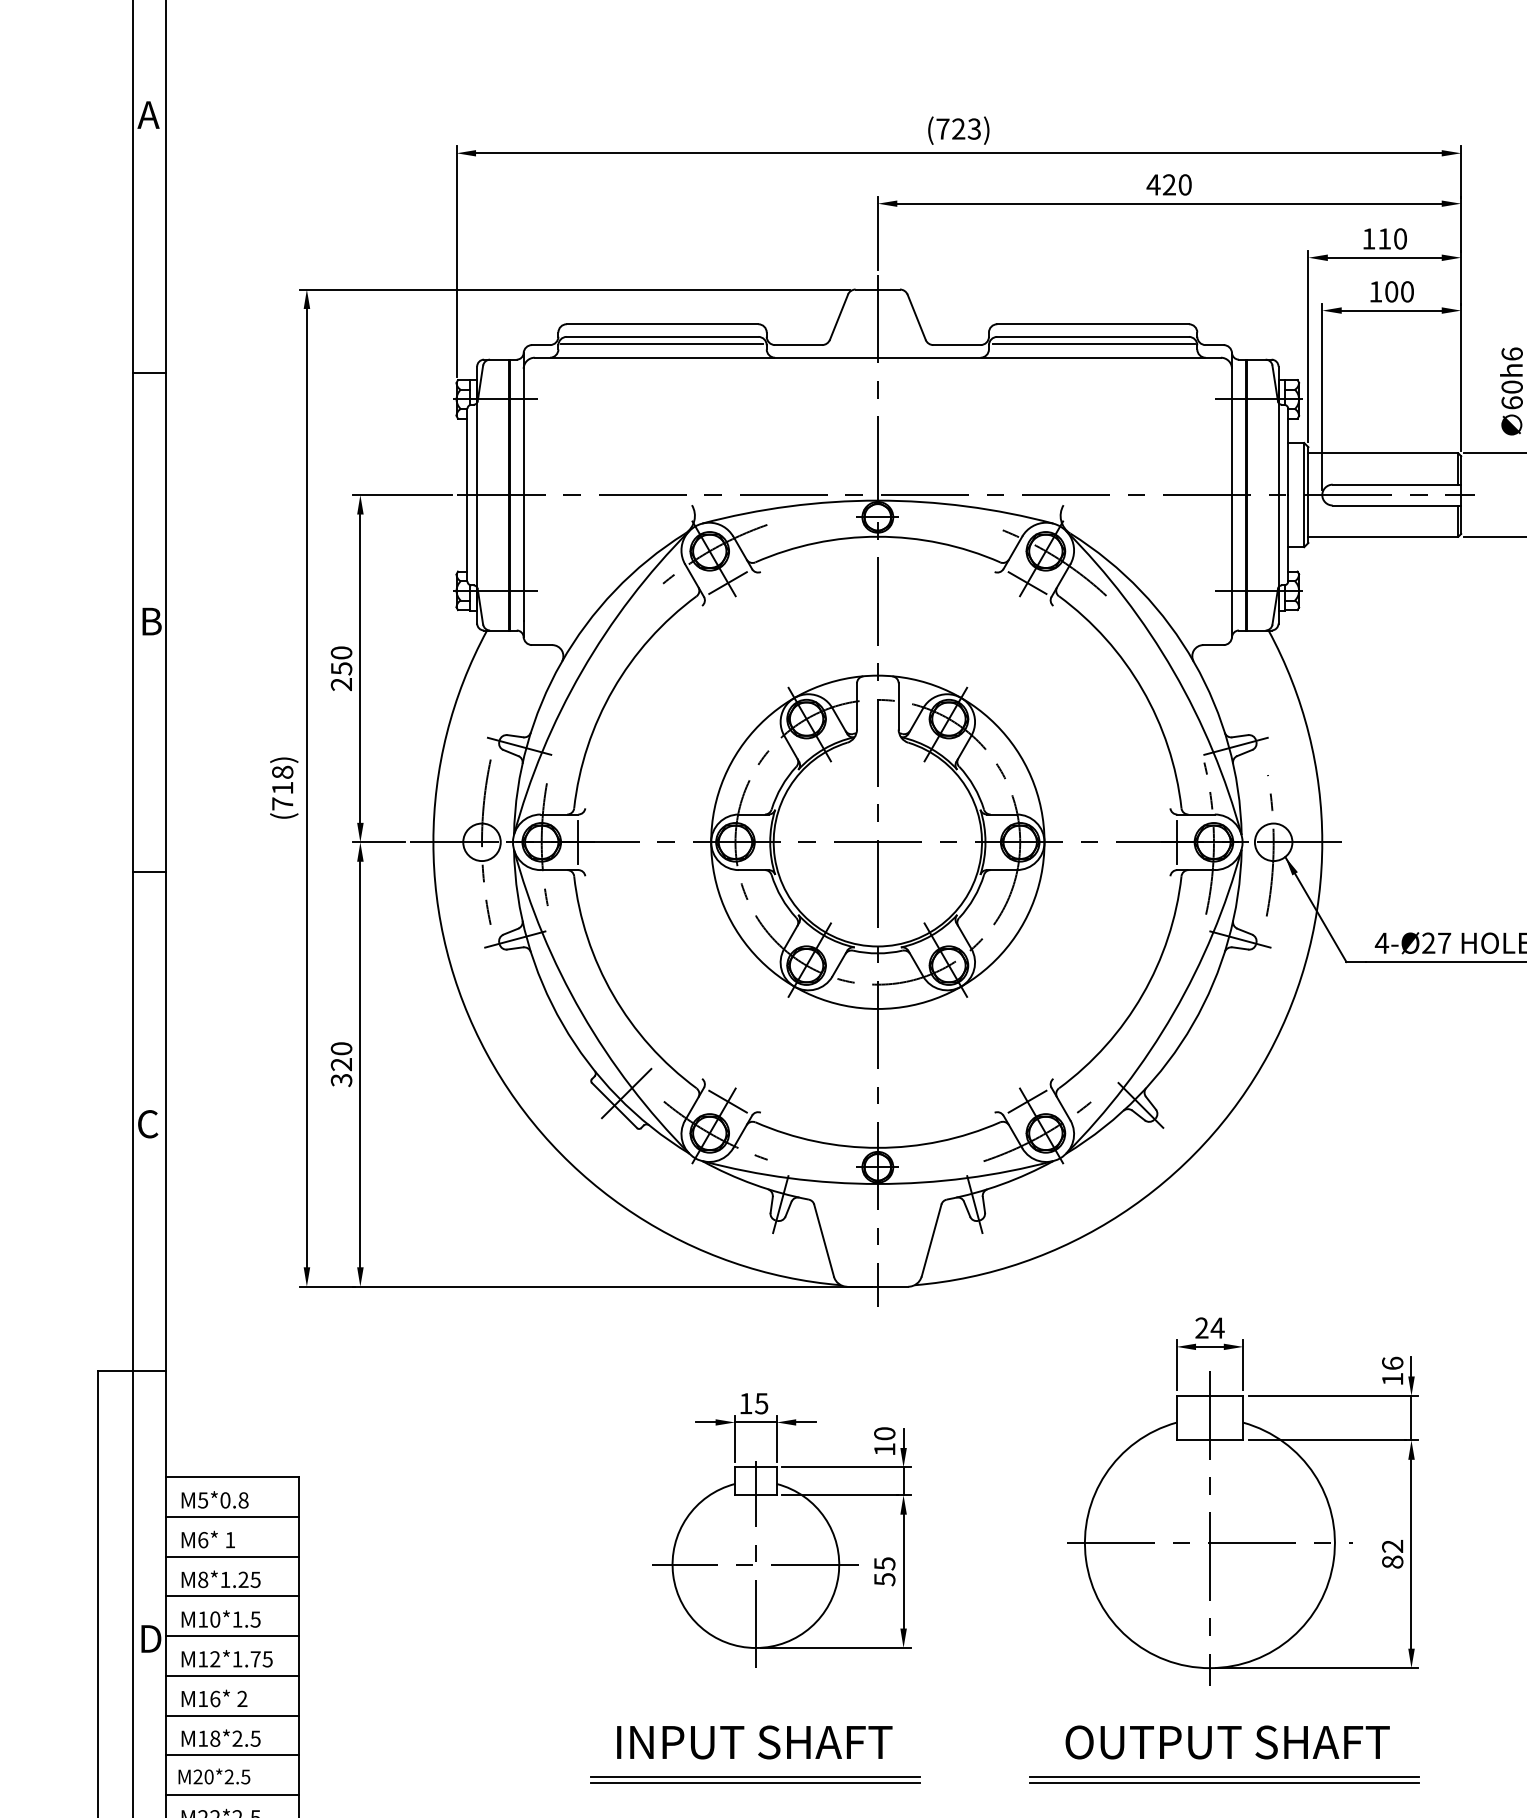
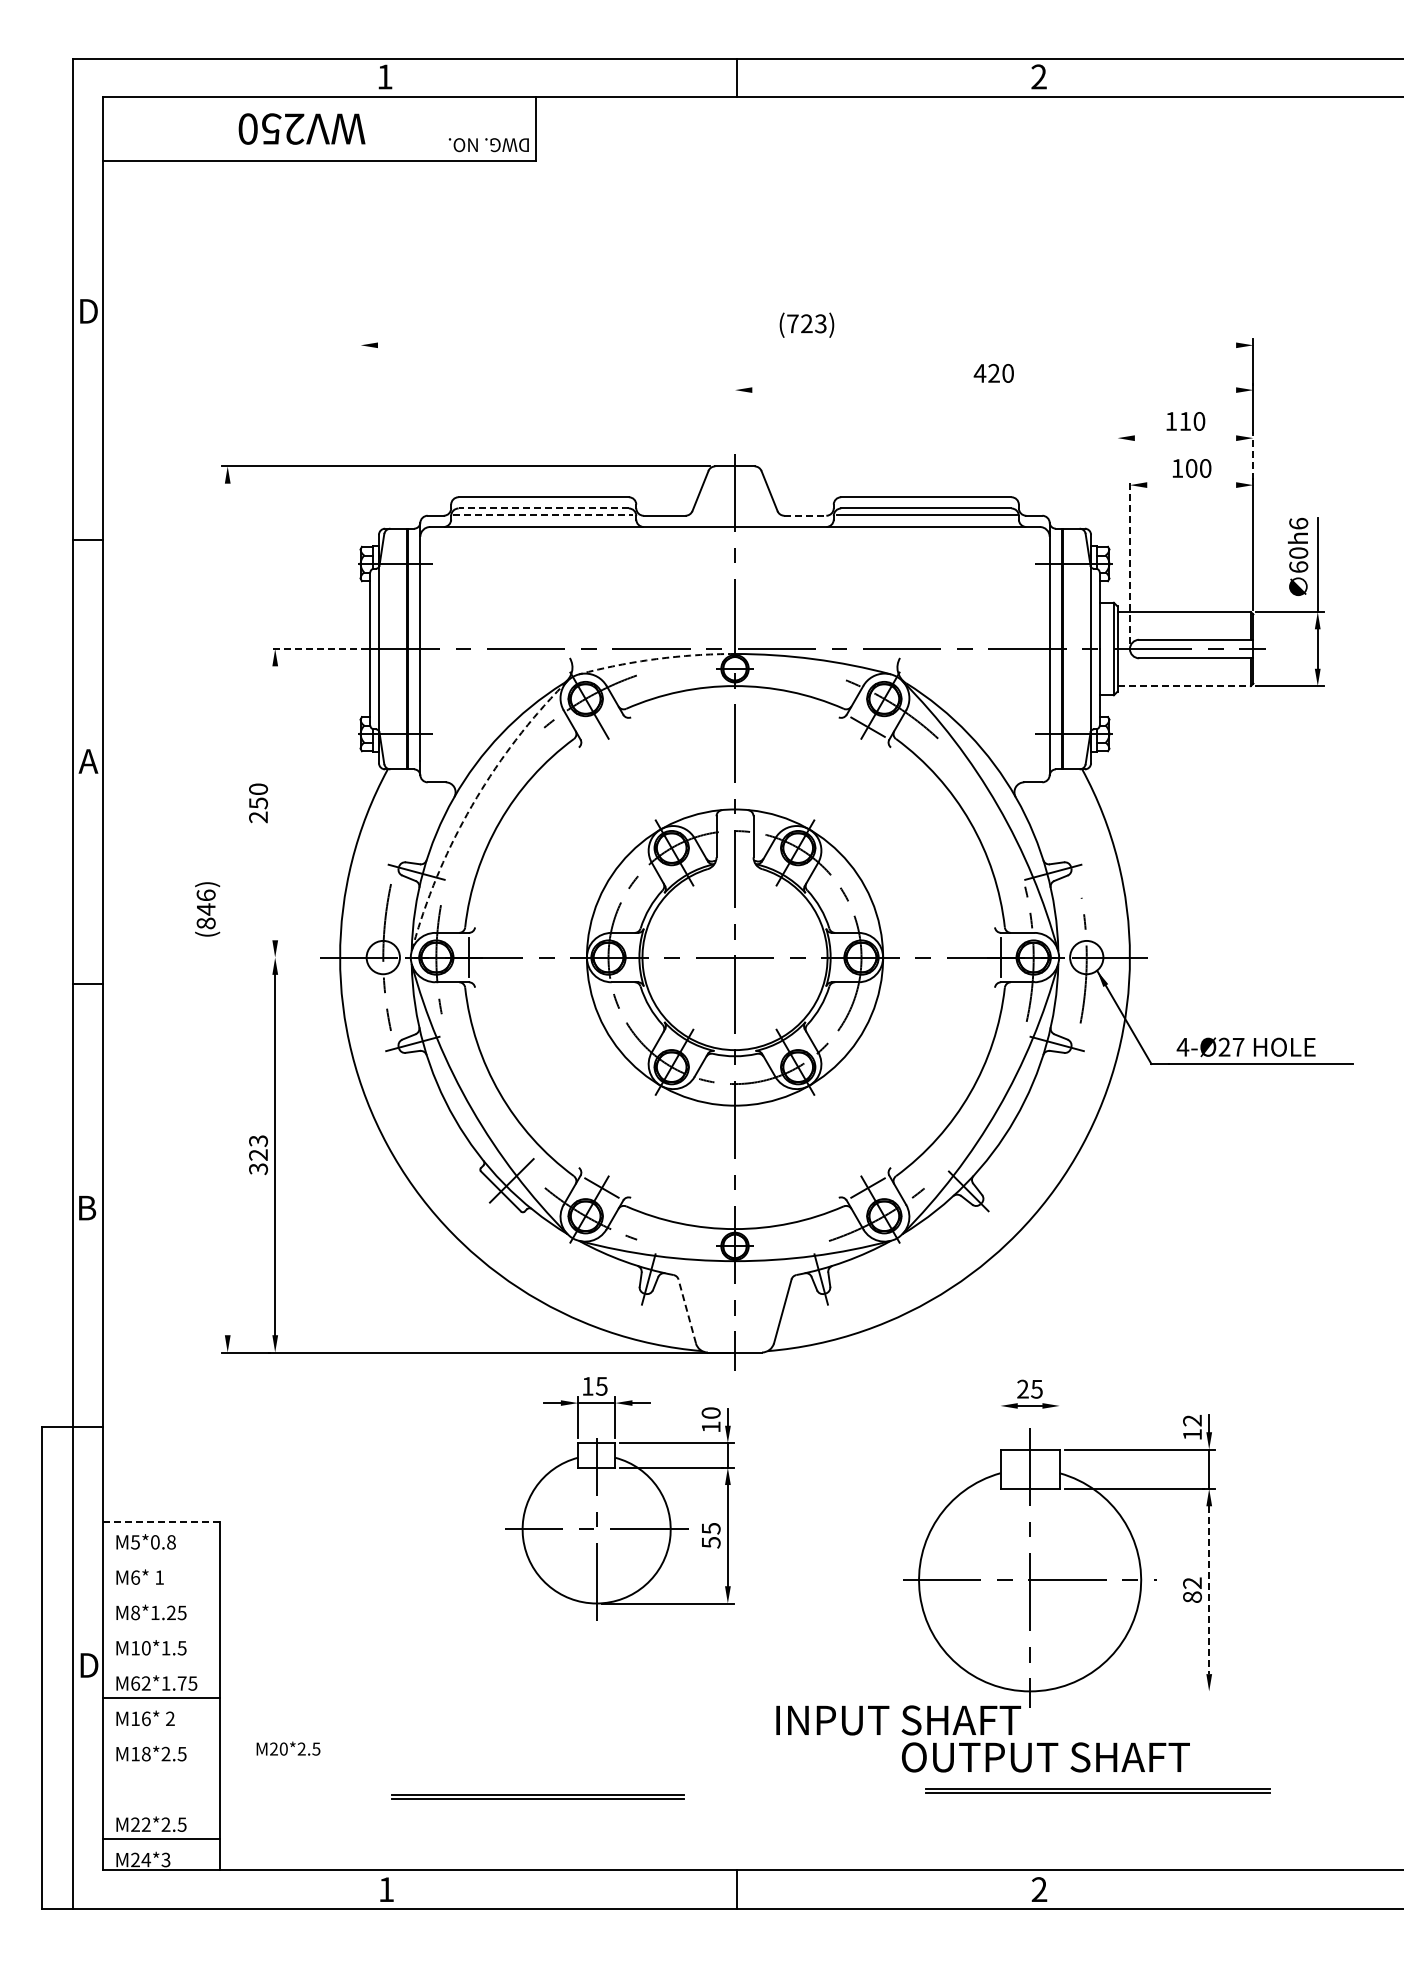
text: (149, 115) -> (87, 311), A -> D
line: (959, 153) -> (807, 345), removed
line: (1169, 204) -> (994, 390), removed
line: (878, 232) -> (735, 415), removed
line: (1384, 258) -> (1185, 438), removed
line: (456, 261) -> (360, 441), removed
line: (1461, 277) -> (1253, 455), solid -> dashed
line: (1391, 311) -> (1191, 485), removed
line: (662, 336) -> (543, 508), solid -> dashed
line: (662, 343) -> (543, 514), solid -> dashed
line: (957, 344) -> (805, 515), solid -> dashed
line: (1308, 345) -> (1117, 516), removed
line: (1321, 396) -> (1129, 561), solid -> dashed
line: (402, 495) -> (312, 649), solid -> dashed
arc: (789, 506) -> (656, 659), solid -> dashed
line: (1383, 537) -> (1184, 686), solid -> dashed
line: (727, 582) -> (601, 726), removed
text: (150, 621) -> (88, 761), B -> A
line: (360, 668) -> (275, 803), removed
arc: (582, 671) -> (472, 805), solid -> dashed
text: (281, 788) -> (205, 909), (718) -> (846)
line: (306, 788) -> (227, 909), removed
line: (378, 842) -> (291, 957), removed
text: (341, 1049) -> (258, 1141), 320 -> 323
text: (147, 1123) -> (86, 1207), C -> B
line: (824, 1240) -> (687, 1311), solid -> dashed
text: (1217, 1328) -> (1036, 1389), 24 -> 25
text: (1392, 1363) -> (1192, 1420), 16 -> 12
line: (1176, 1364) -> (1000, 1421), removed
line: (1243, 1364) -> (1059, 1421), removed
line: (232, 1476) -> (161, 1521), solid -> dashed
line: (232, 1517) -> (161, 1557), removed
part: (781, 1529) -> (619, 1498), moved
line: (1411, 1554) -> (1209, 1590), solid -> dashed
line: (232, 1556) -> (161, 1592), removed
line: (232, 1596) -> (161, 1627), removed
line: (232, 1635) -> (161, 1662), removed
text: (203, 1659) -> (135, 1683), M12*1.75 -> M62*1.75
line: (1317, 1668) -> (1125, 1691), removed
line: (232, 1715) -> (161, 1733), removed
text: (754, 1742) -> (898, 1720), moved
line: (232, 1754) -> (161, 1768), removed
text: (214, 1776) -> (288, 1748), moved
part: (754, 1779) -> (537, 1796), moved
part: (1223, 1779) -> (1097, 1790), moved
line: (232, 1795) -> (161, 1804), removed

